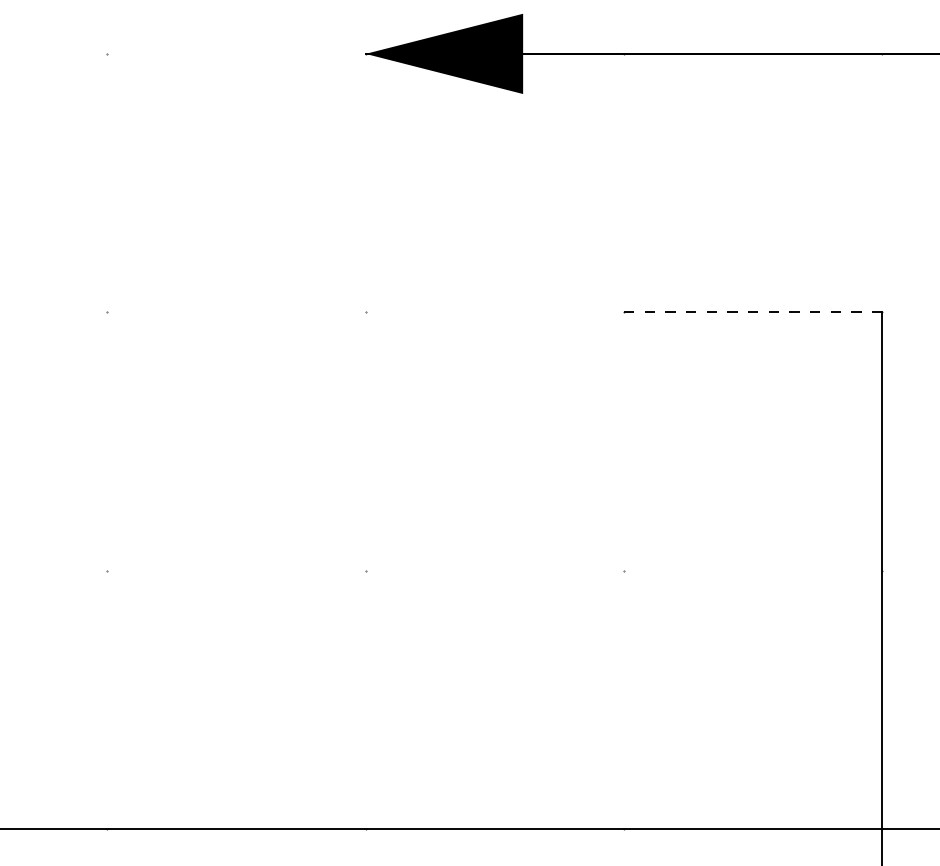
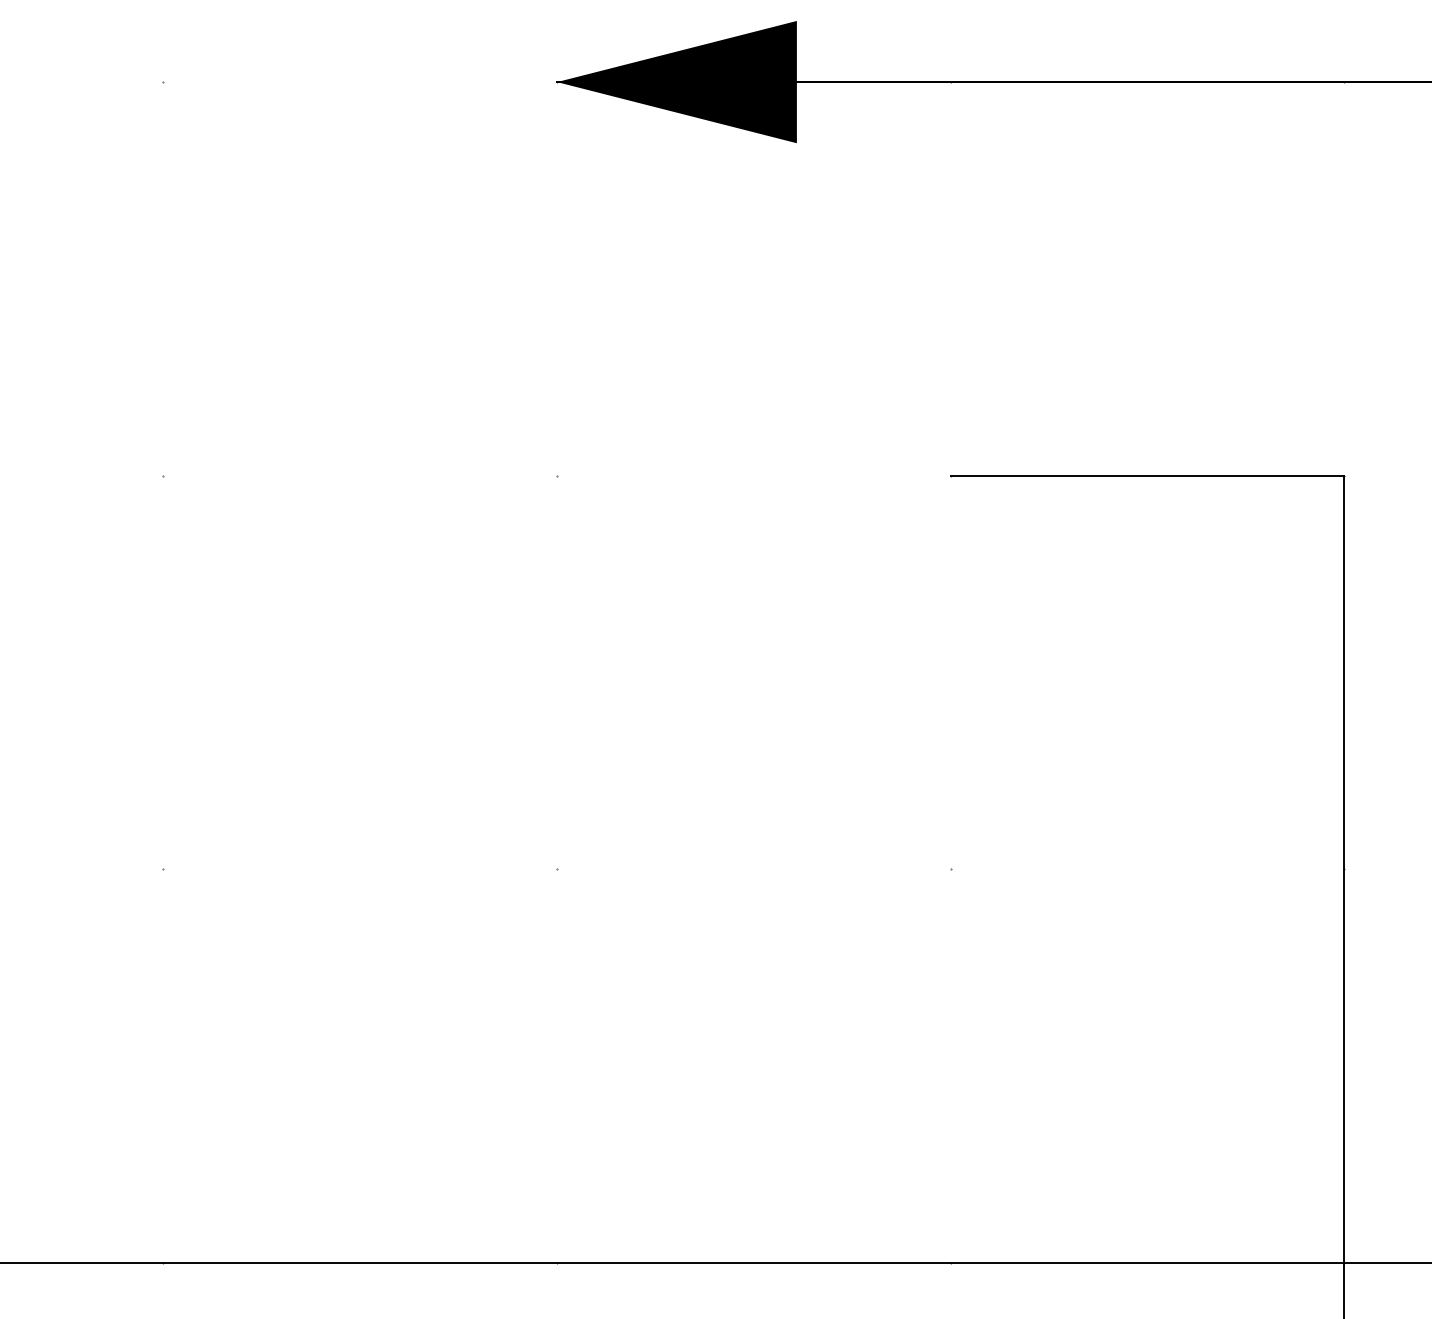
line: (752, 312) -> (1146, 475), dashed -> solid

